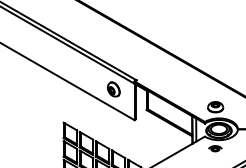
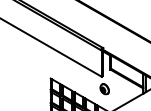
part: (113, 89) -> (104, 89), moved

